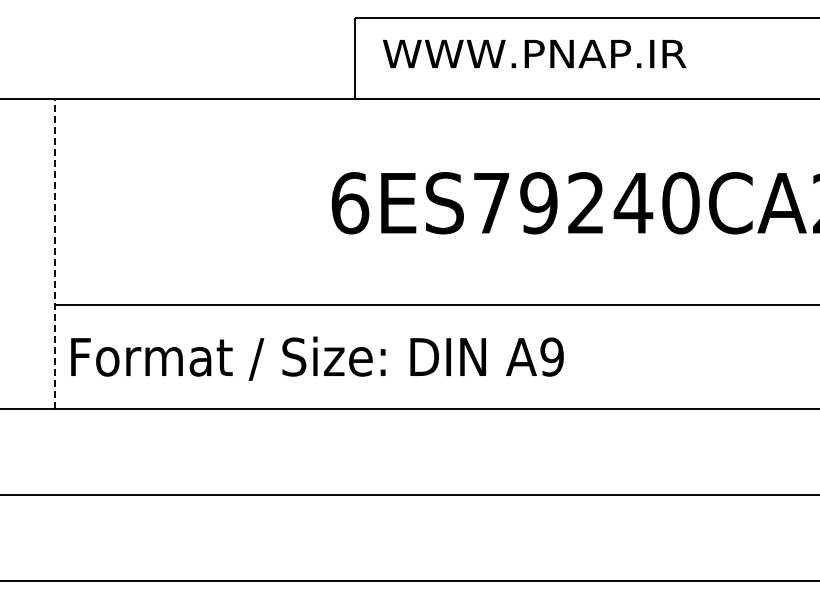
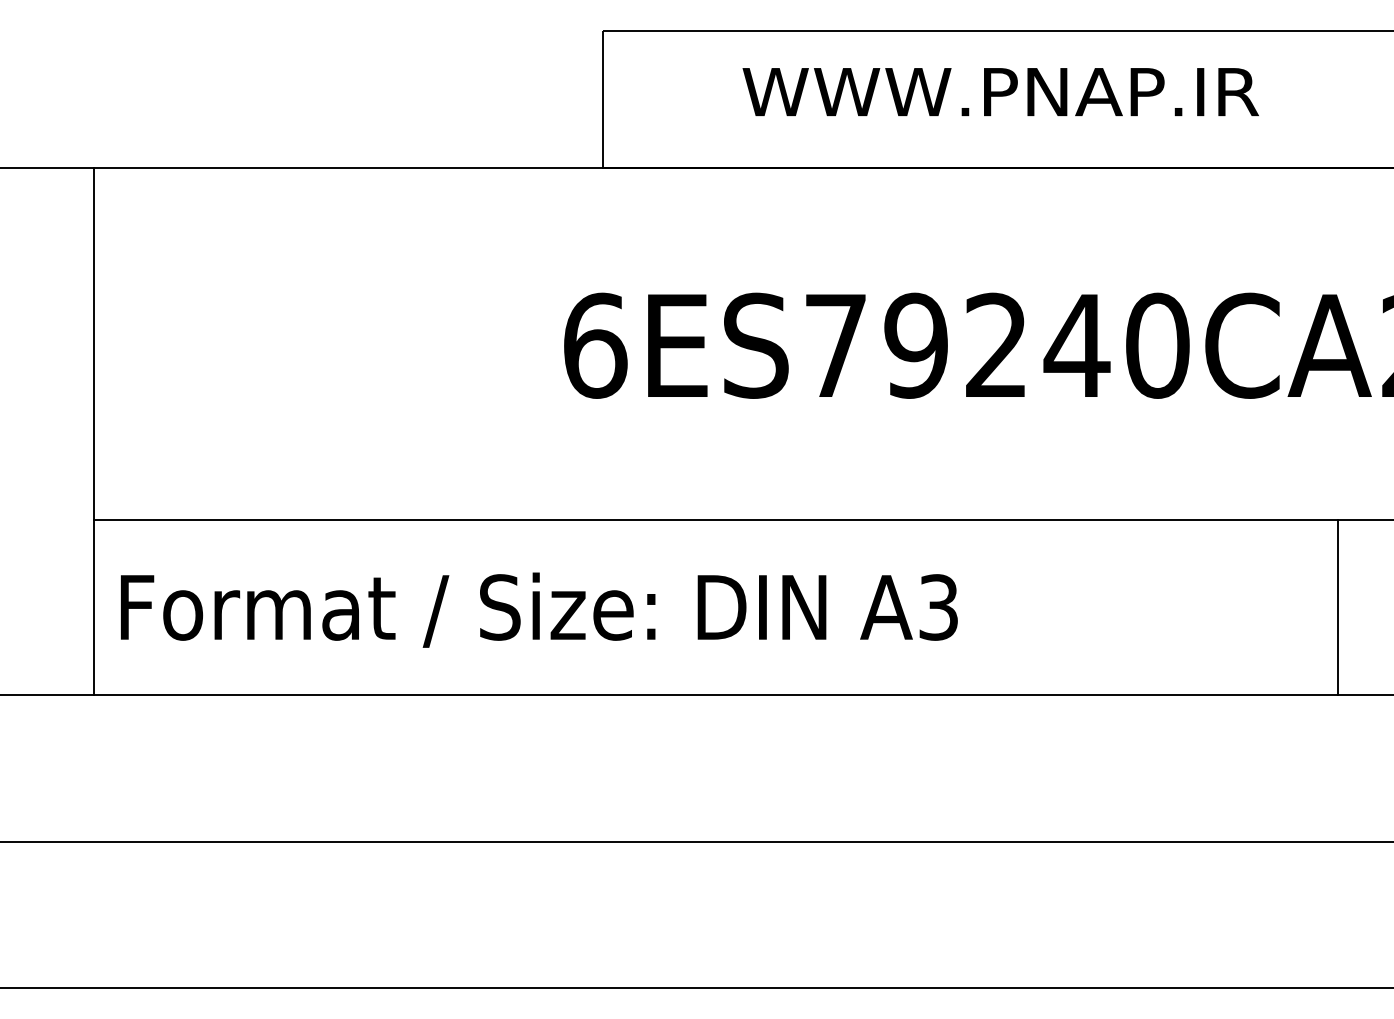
text: (534, 54) -> (1000, 92), moved
line: (55, 253) -> (94, 431), dashed -> solid
text: (551, 356) -> (937, 606), A9 -> A3
line: (787, 356) -> (1338, 606), added

